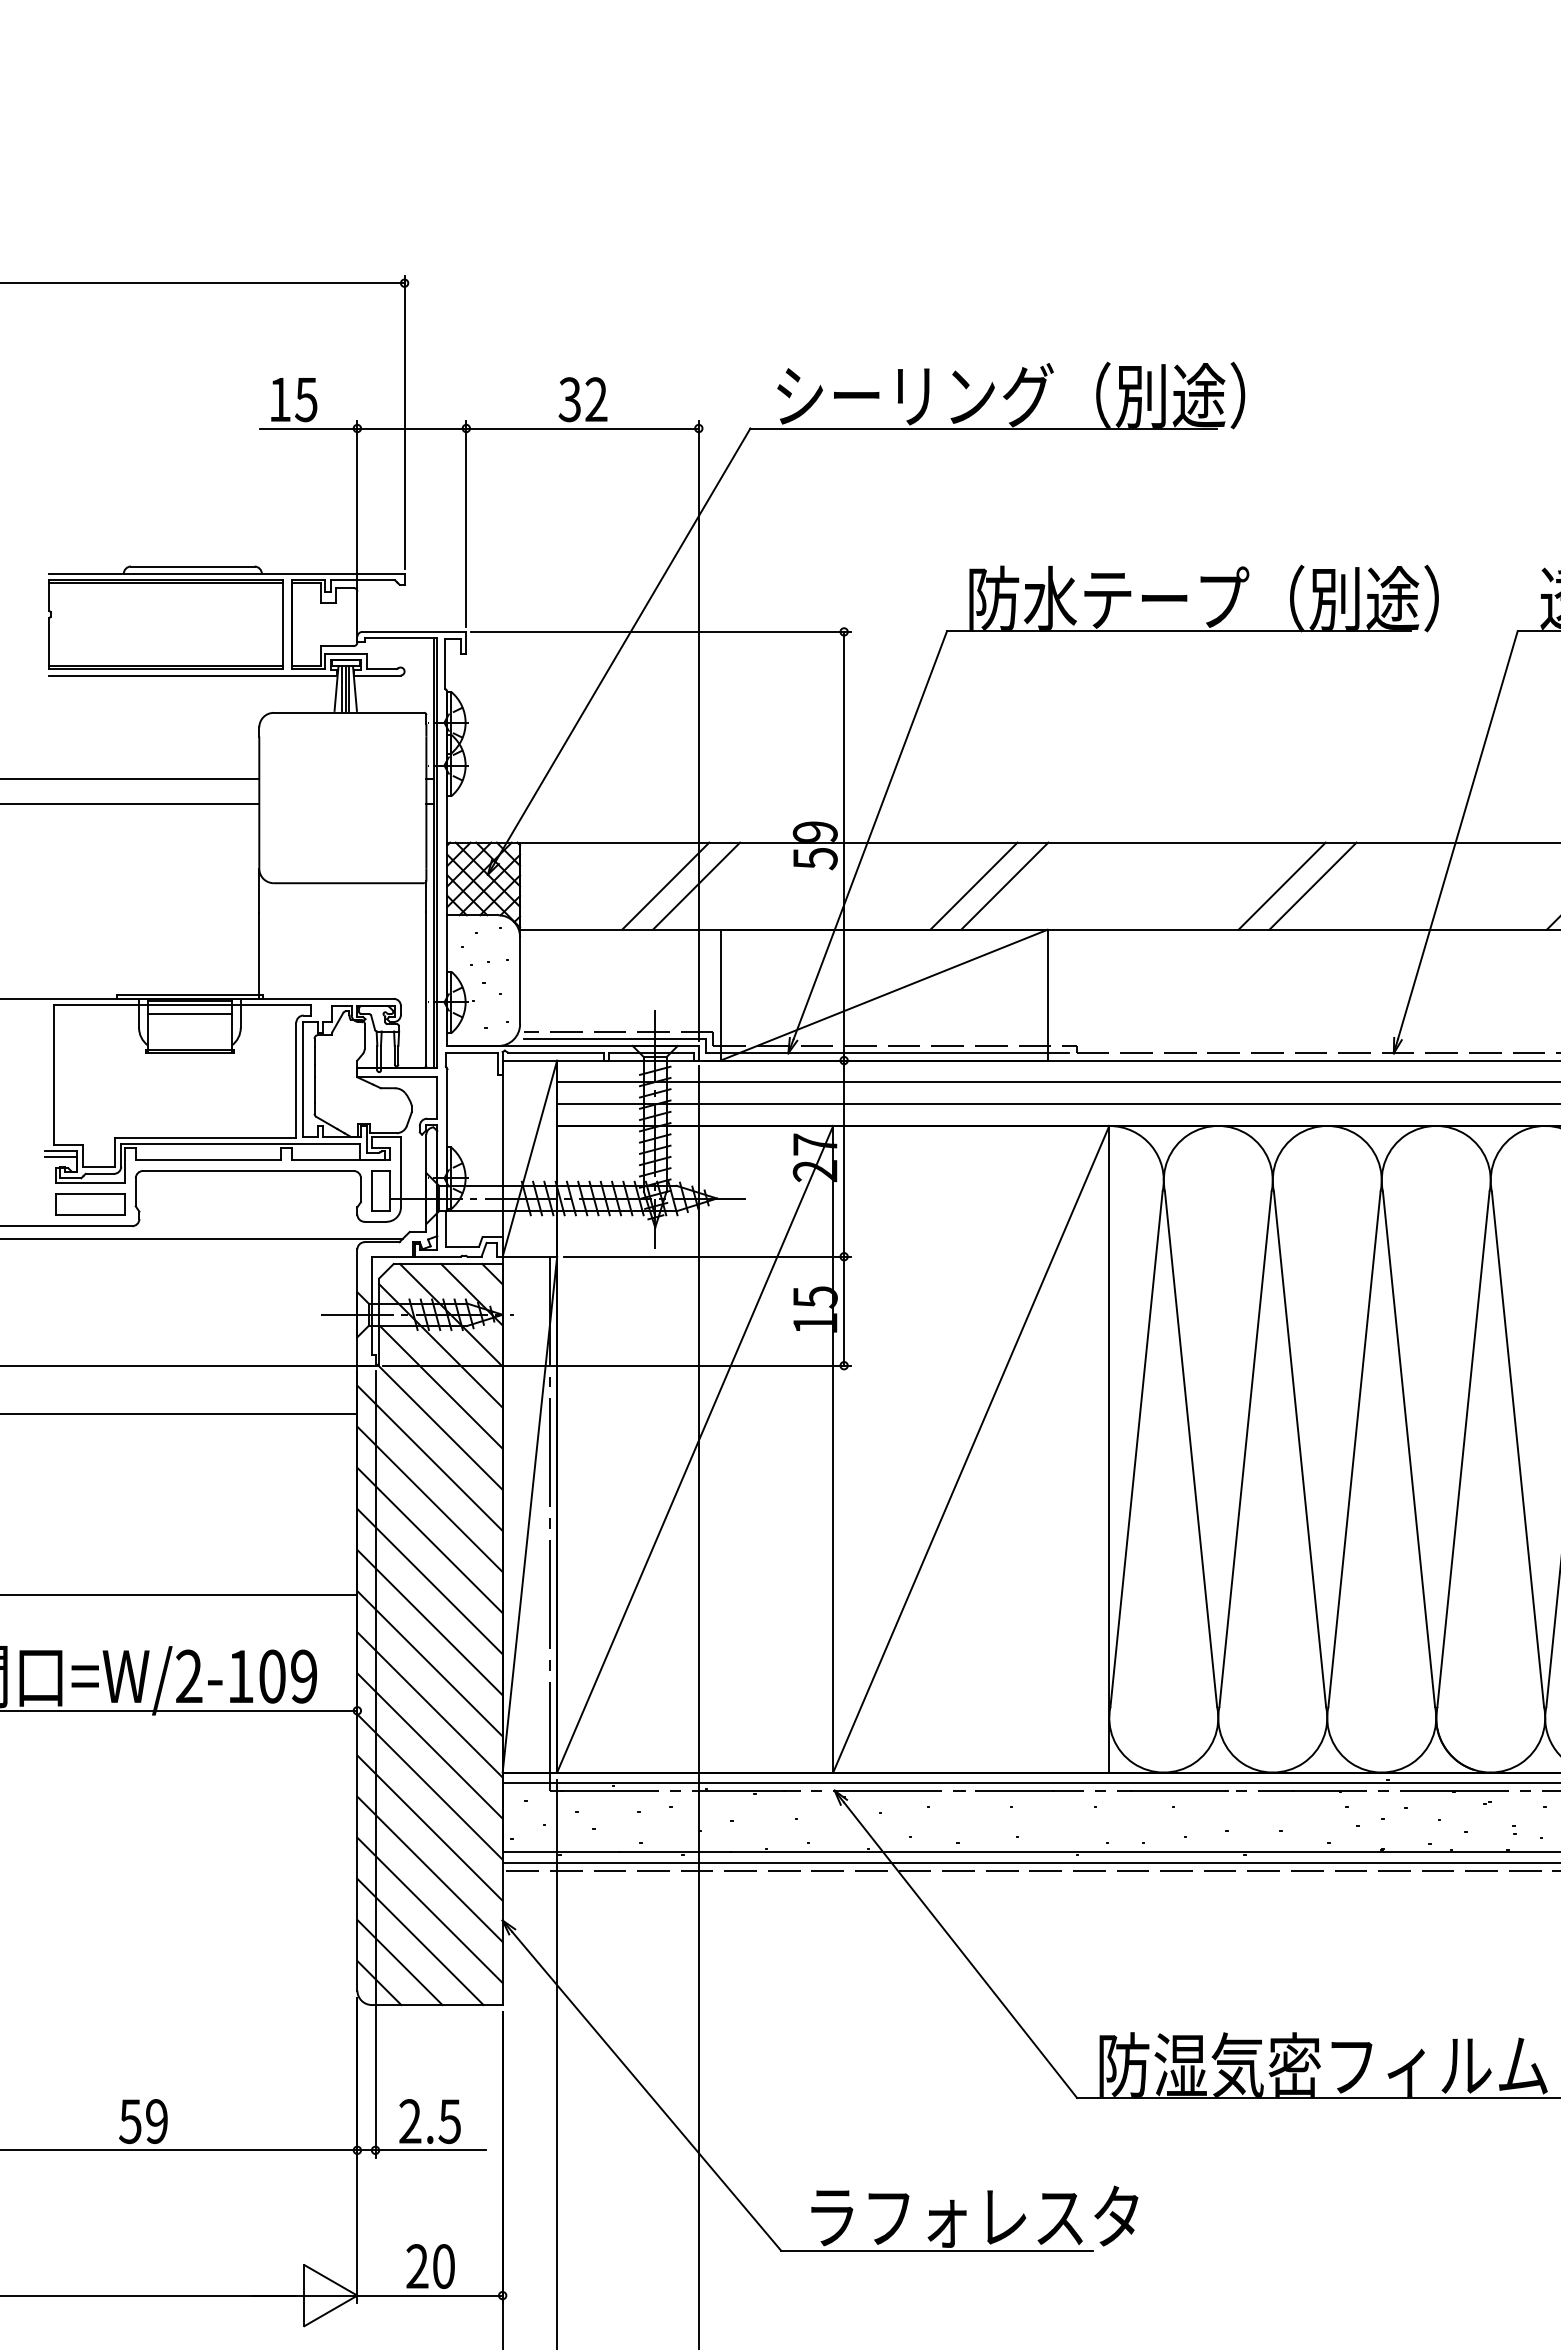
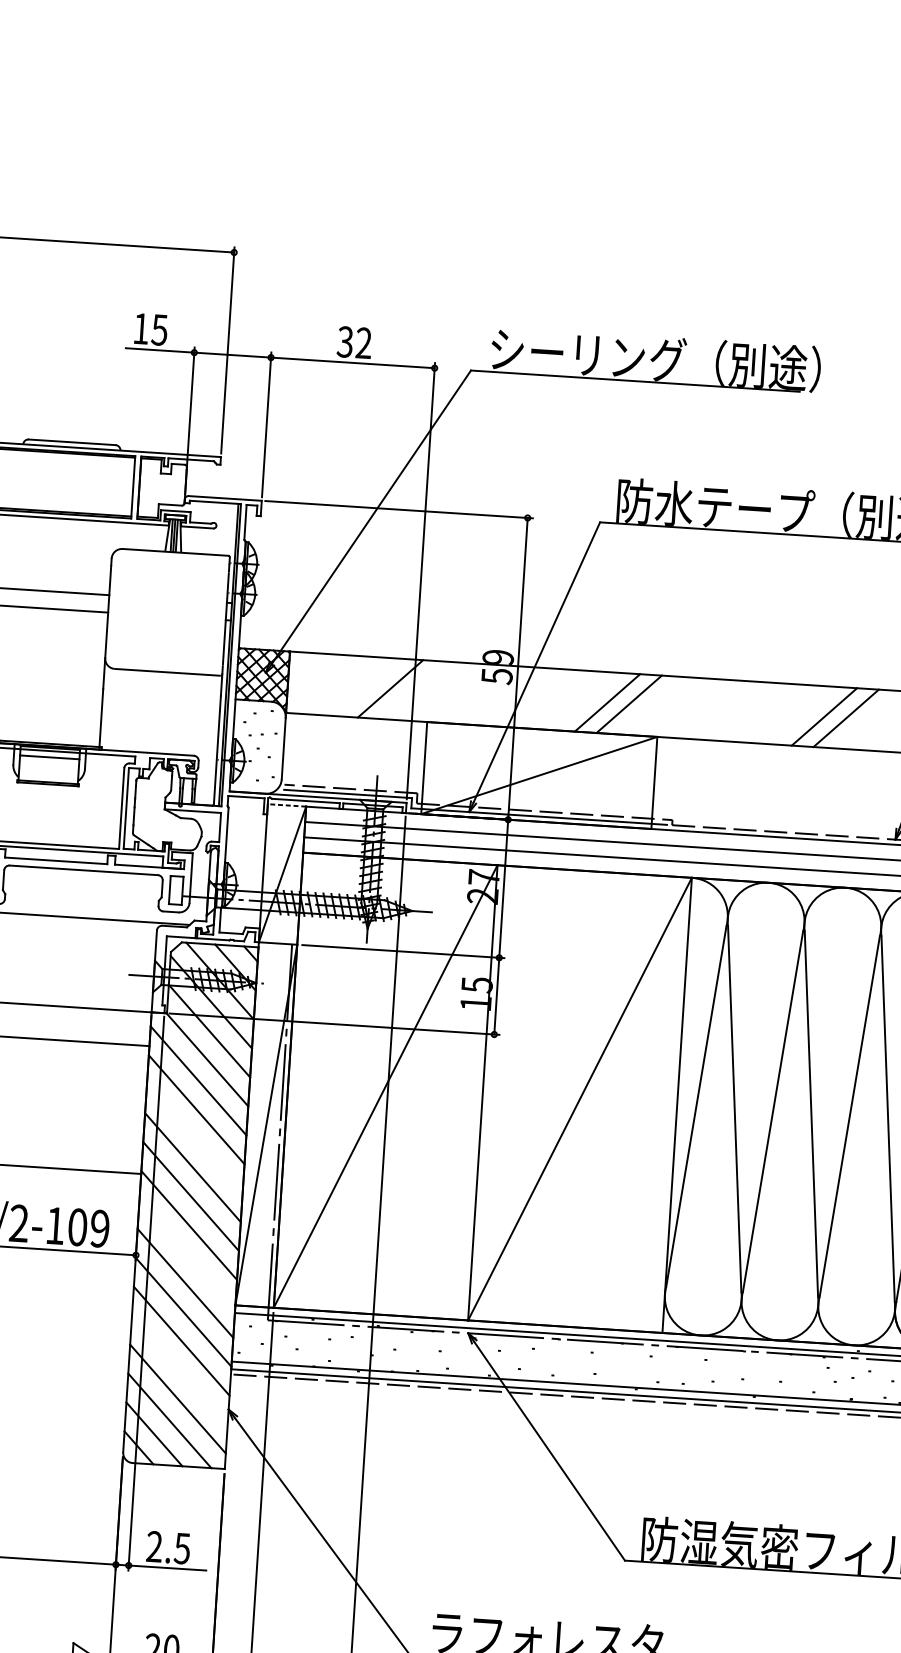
line: (696, 885) -> (412, 689), removed
line: (529, 1060) -> (286, 805), solid -> dashed
line: (429, 1540) -> (194, 1138), removed
line: (429, 1704) -> (187, 1254), removed
line: (429, 1868) -> (179, 1369), removed

